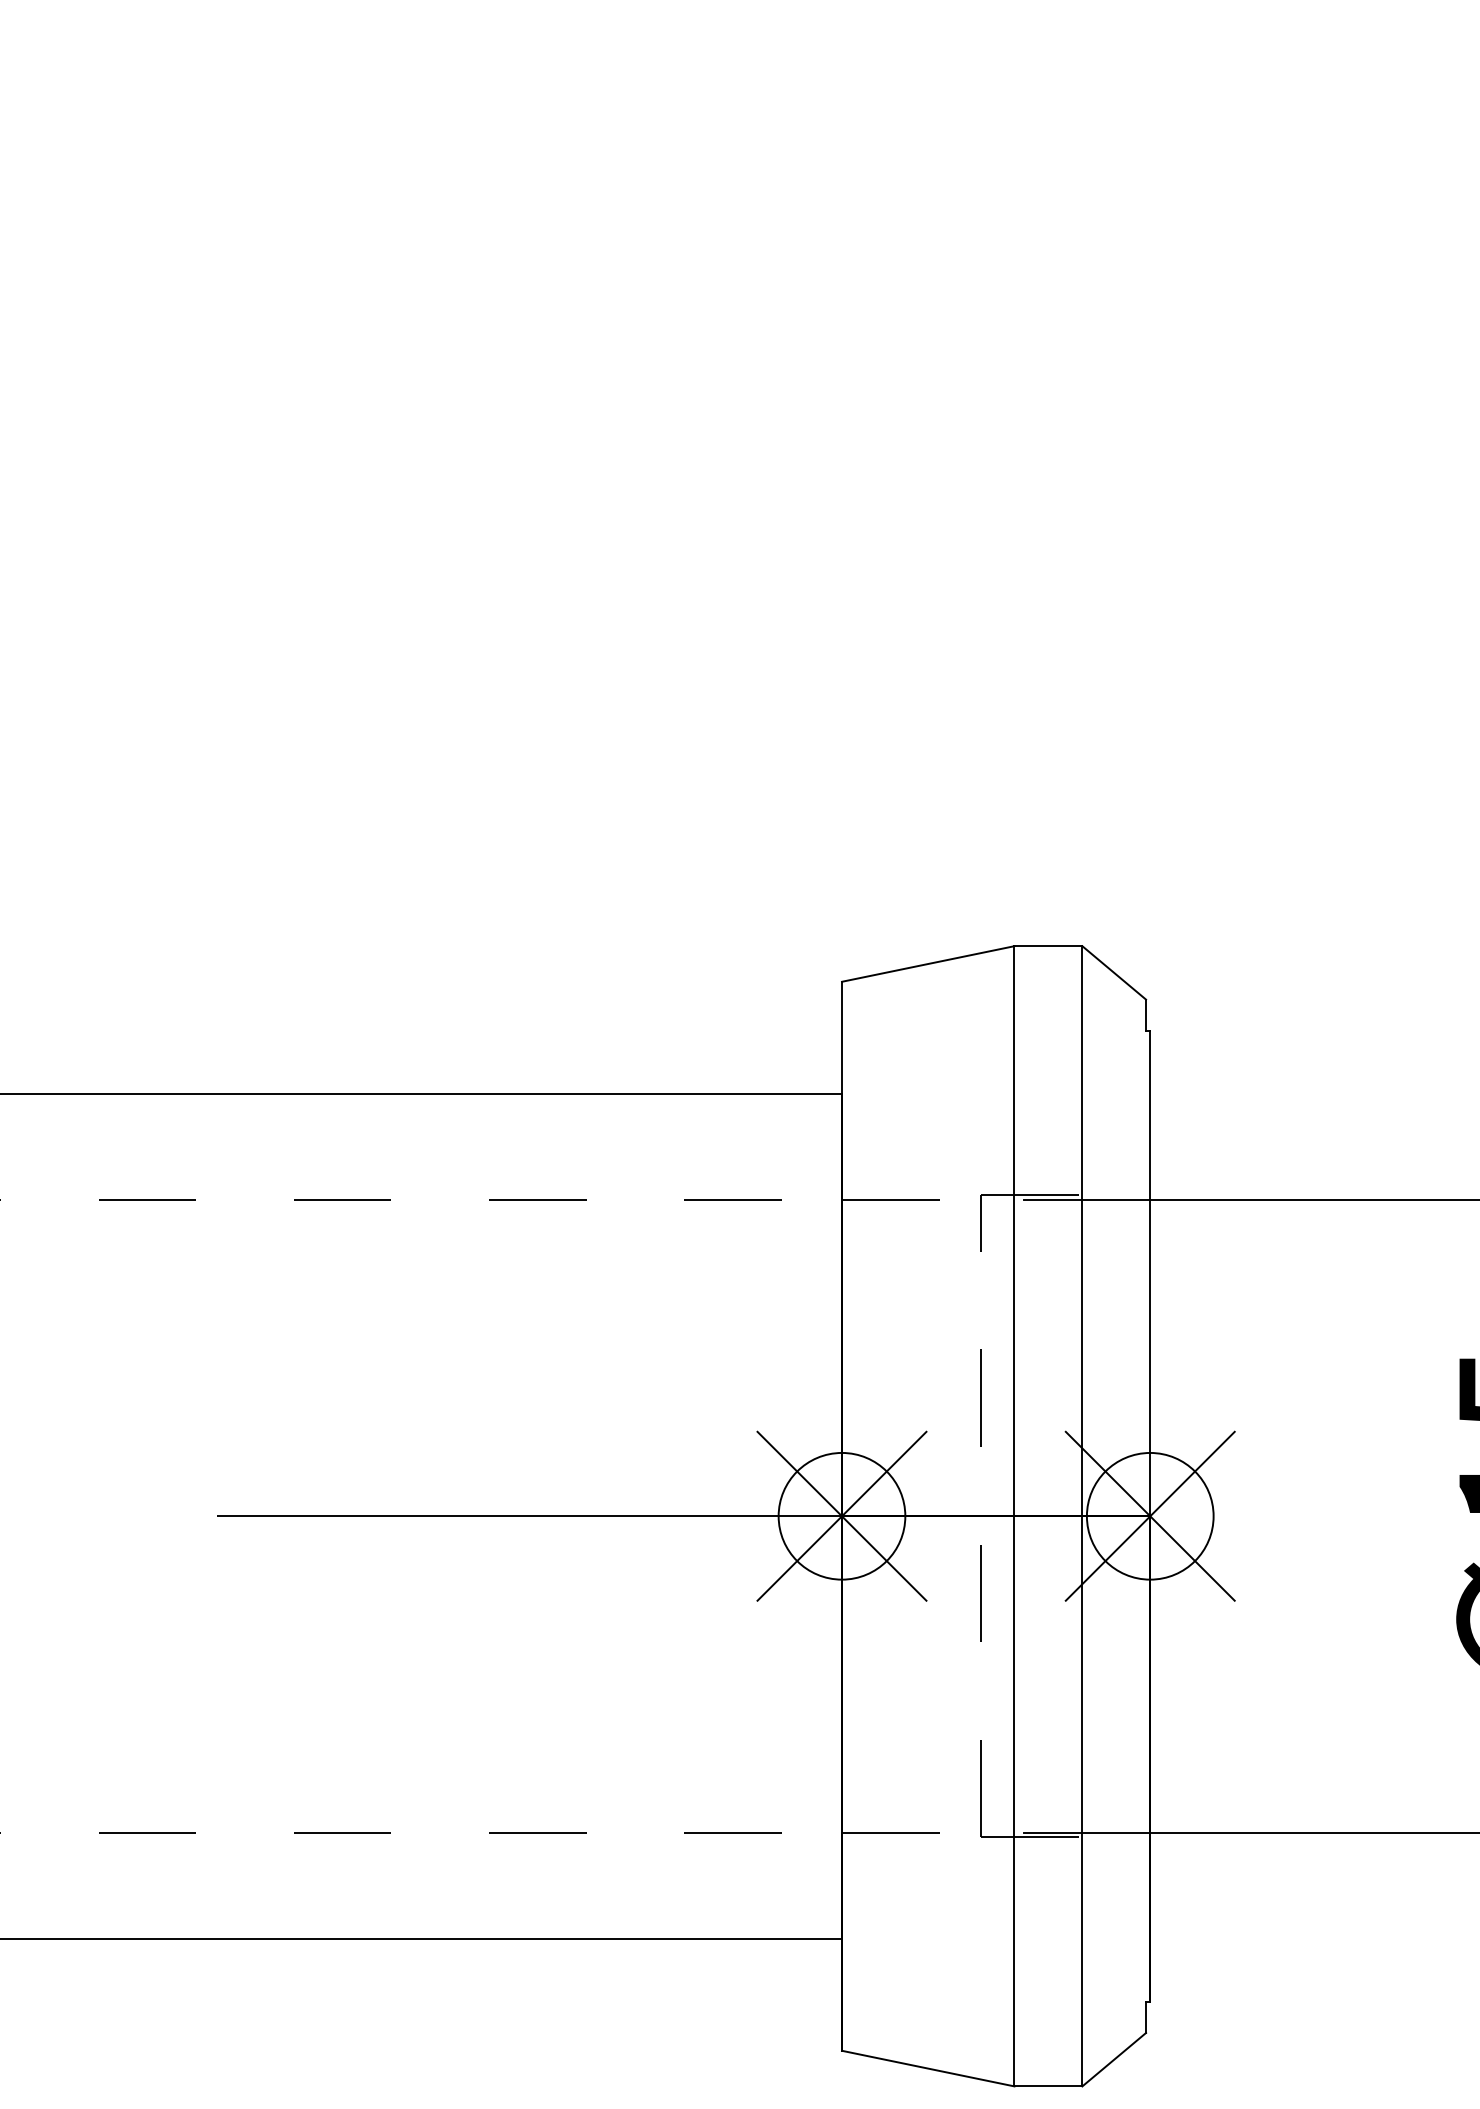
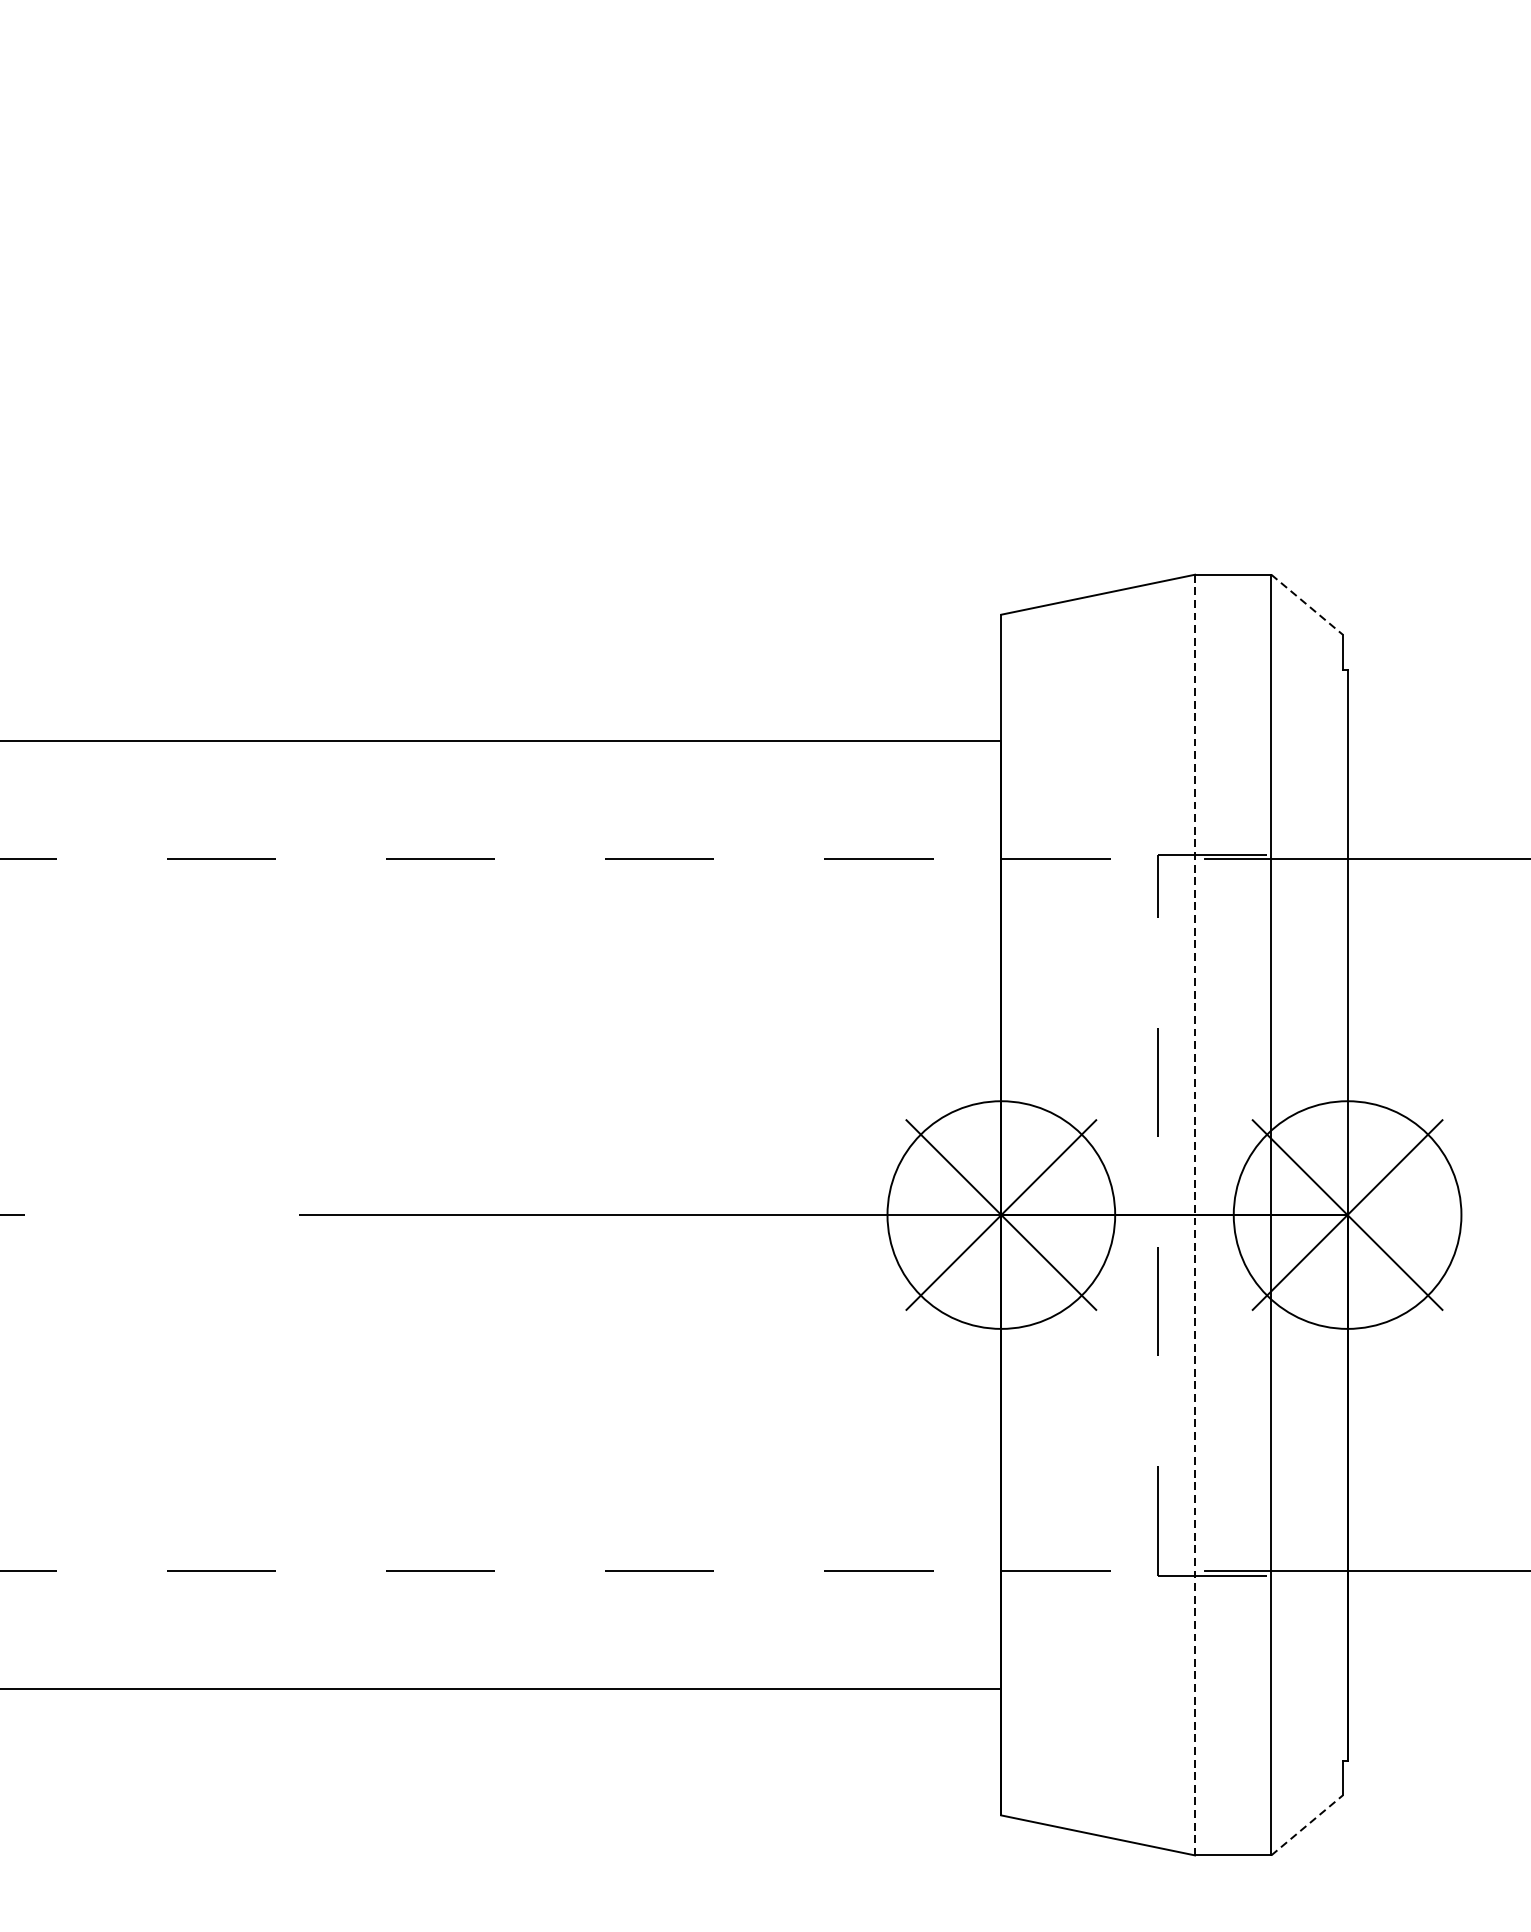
line: (1114, 972) -> (1307, 604), solid -> dashed
circle: (841, 1515) -> (1000, 1214), size x1.6
circle: (1149, 1515) -> (1346, 1214), size x1.6
line: (1014, 1516) -> (1195, 1215), solid -> dashed
line: (1114, 2059) -> (1307, 1825), solid -> dashed

